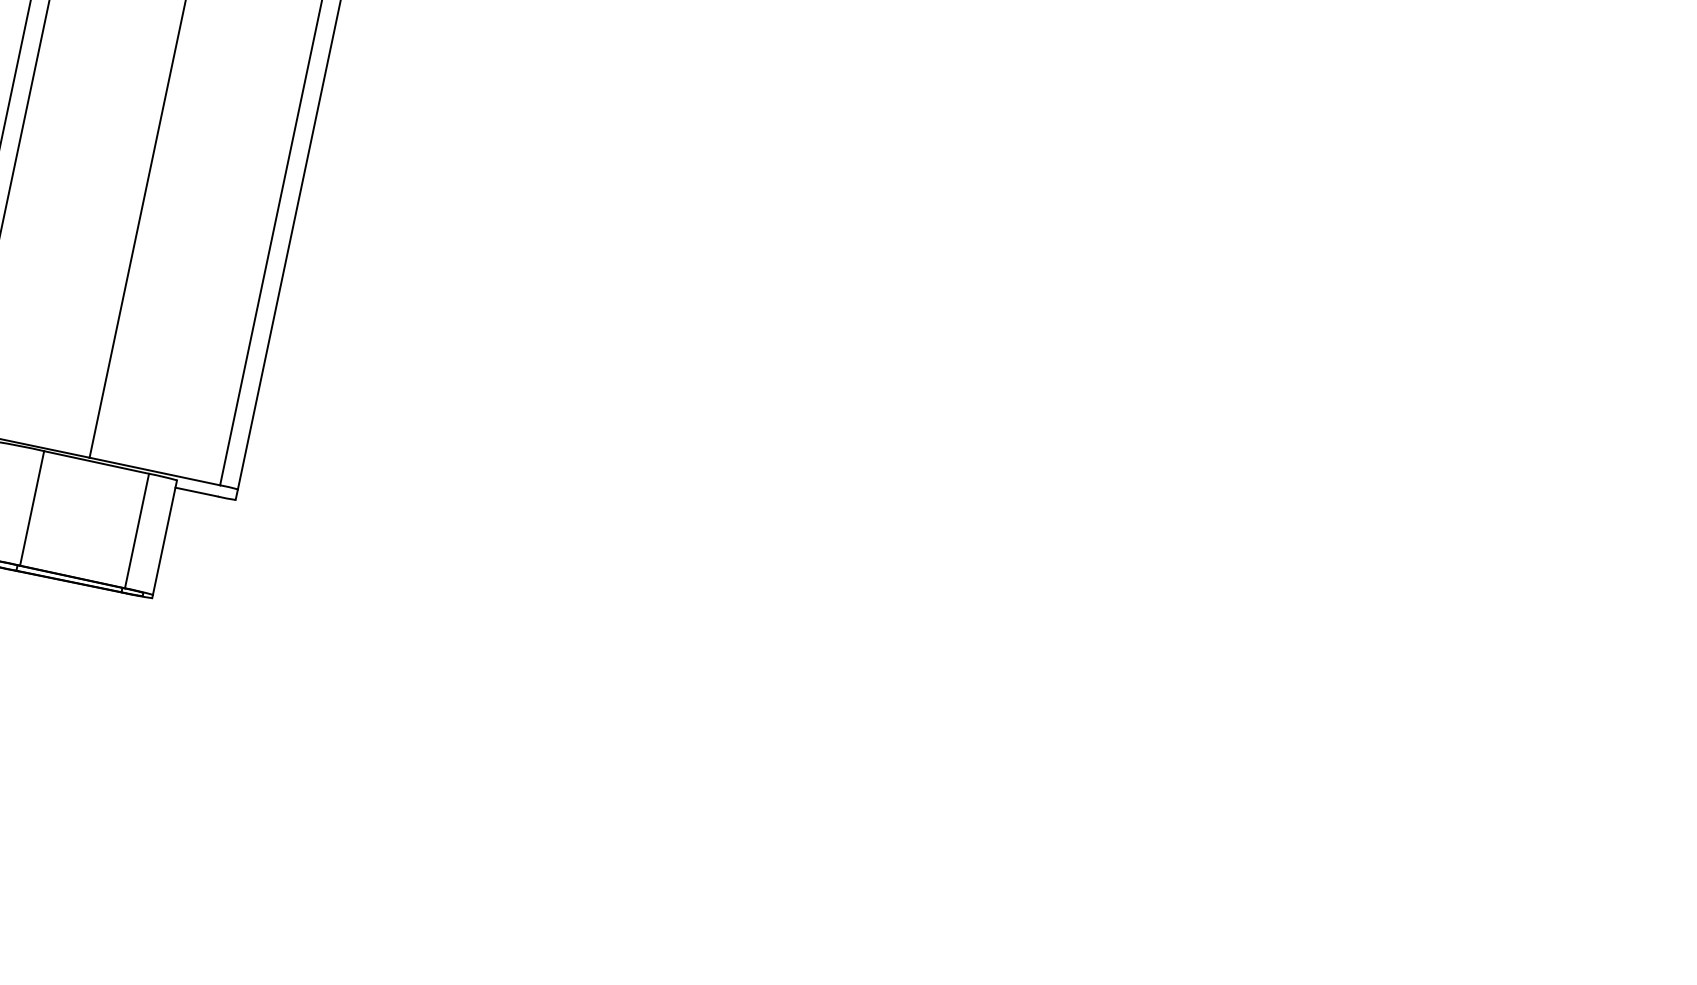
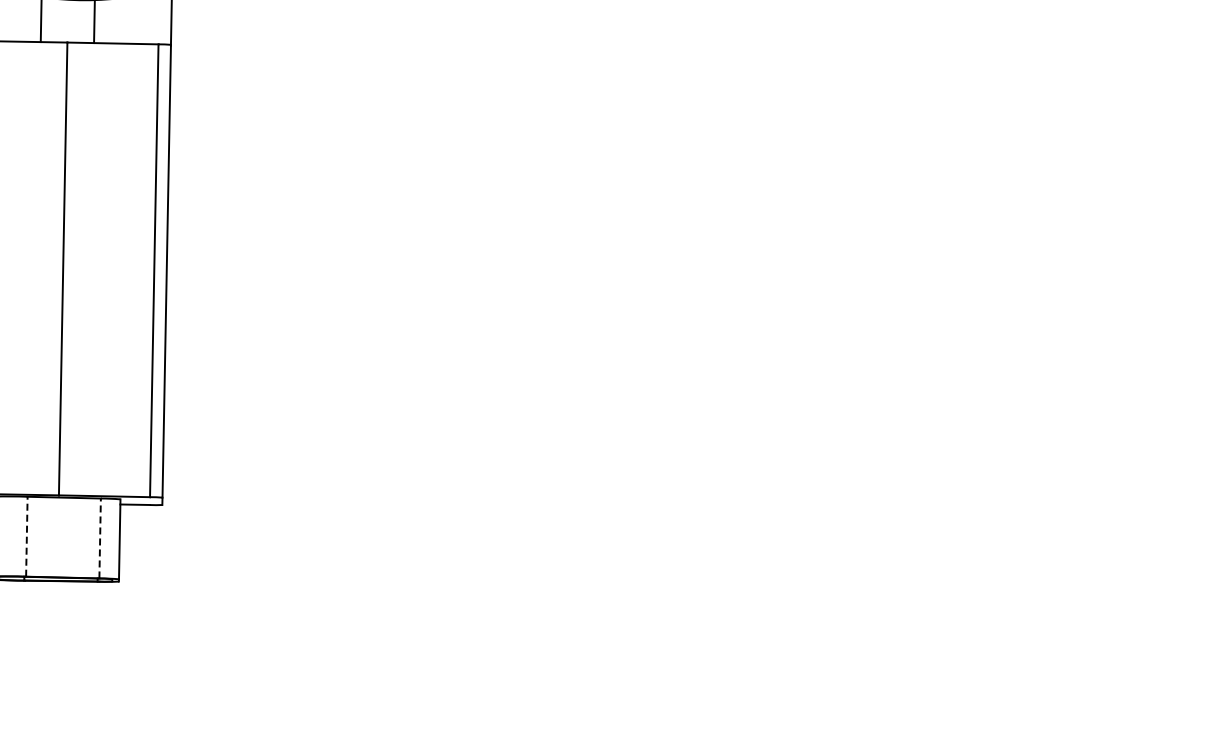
line: (31, 507) -> (26, 536), solid -> dashed
line: (137, 531) -> (100, 538), solid -> dashed

